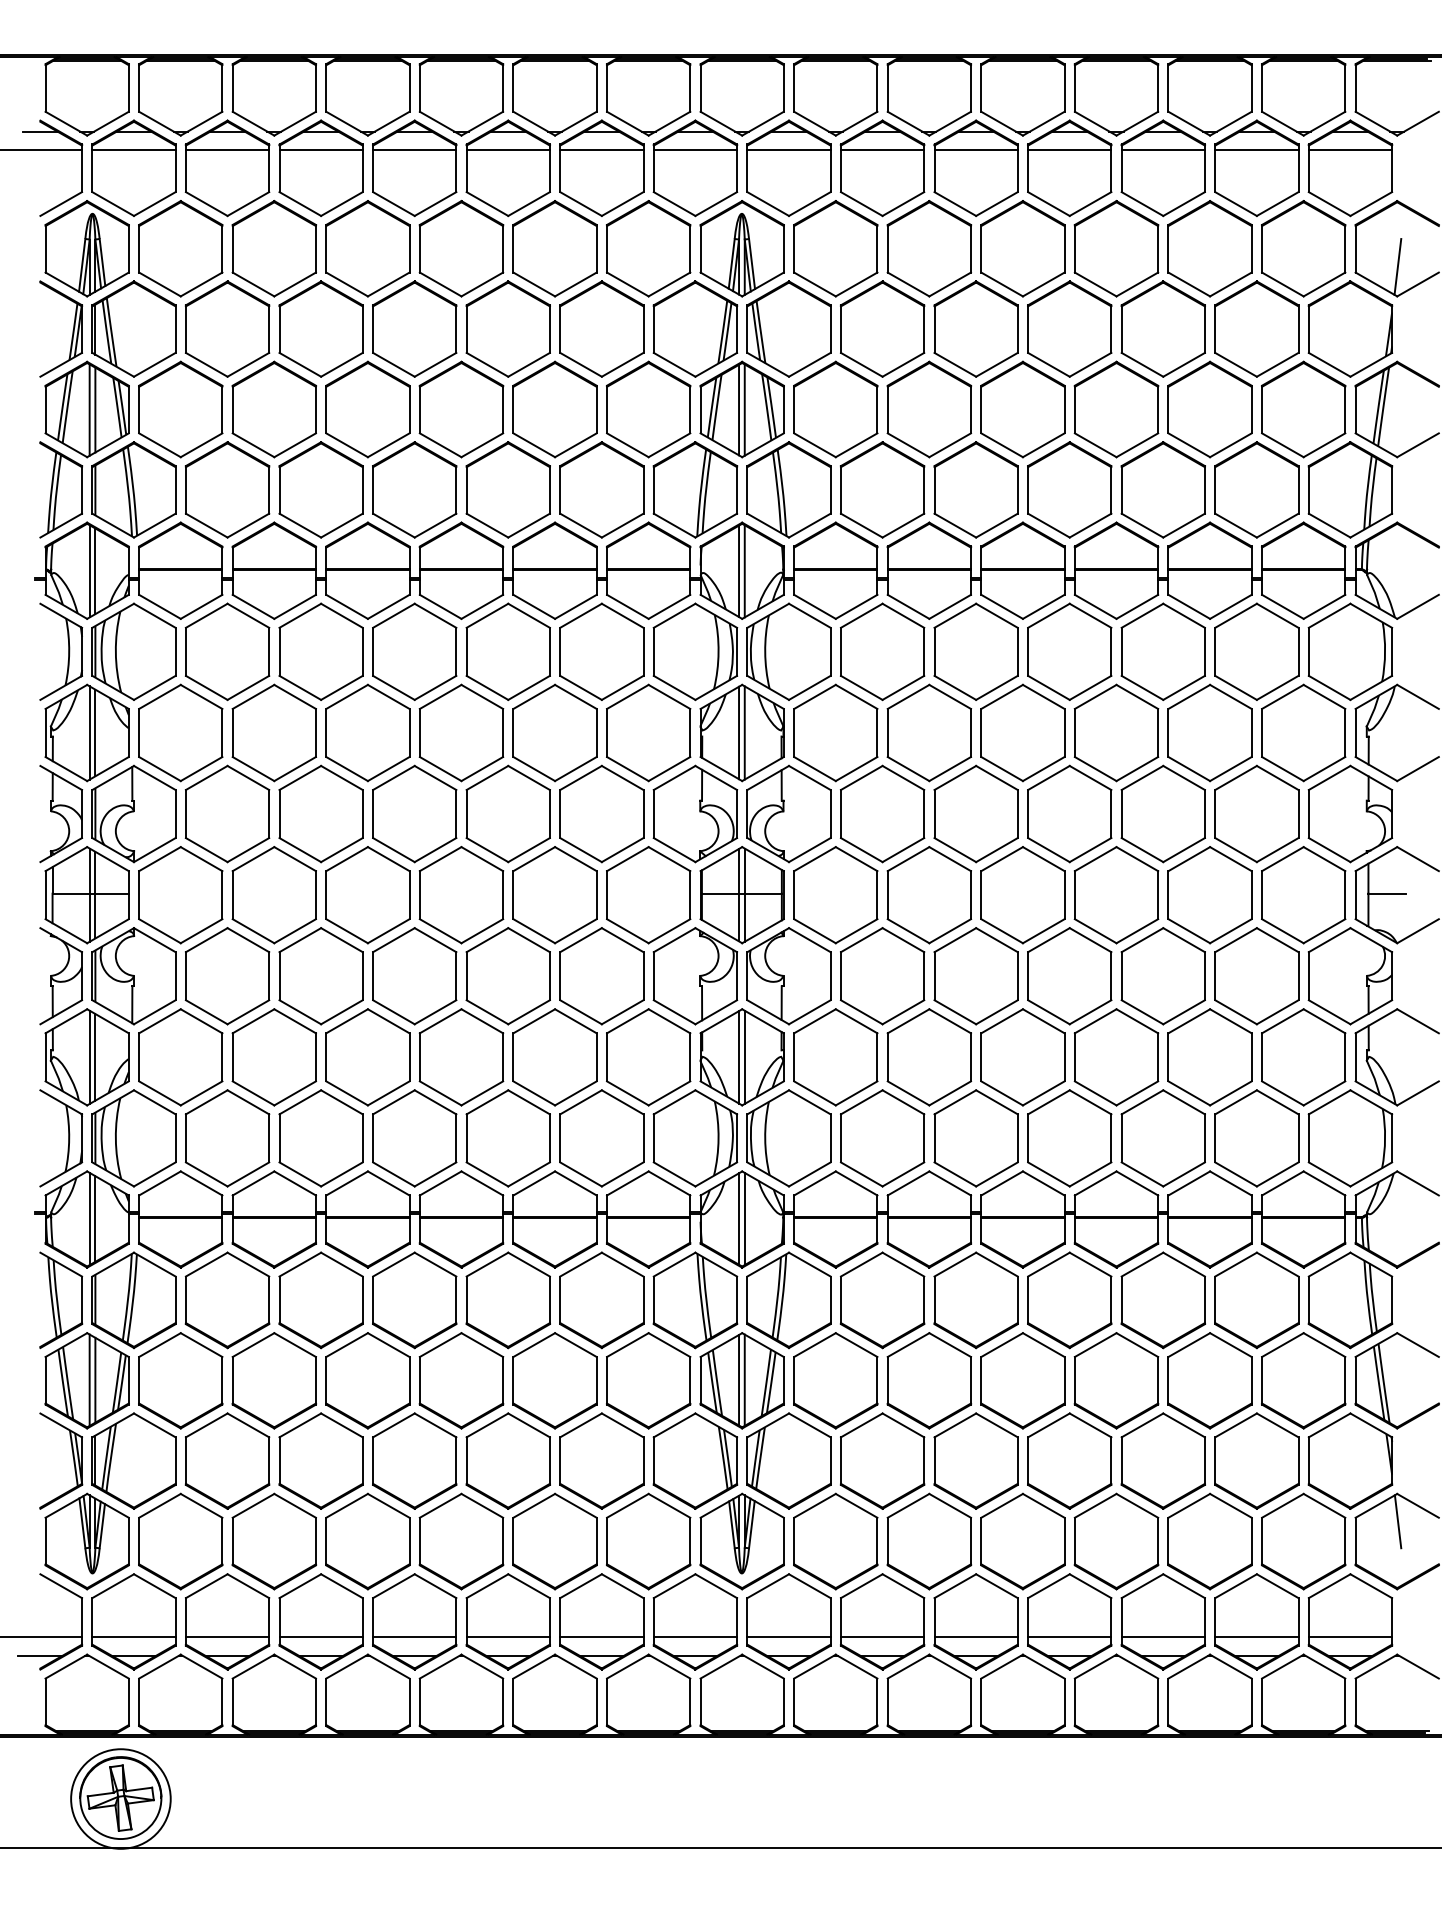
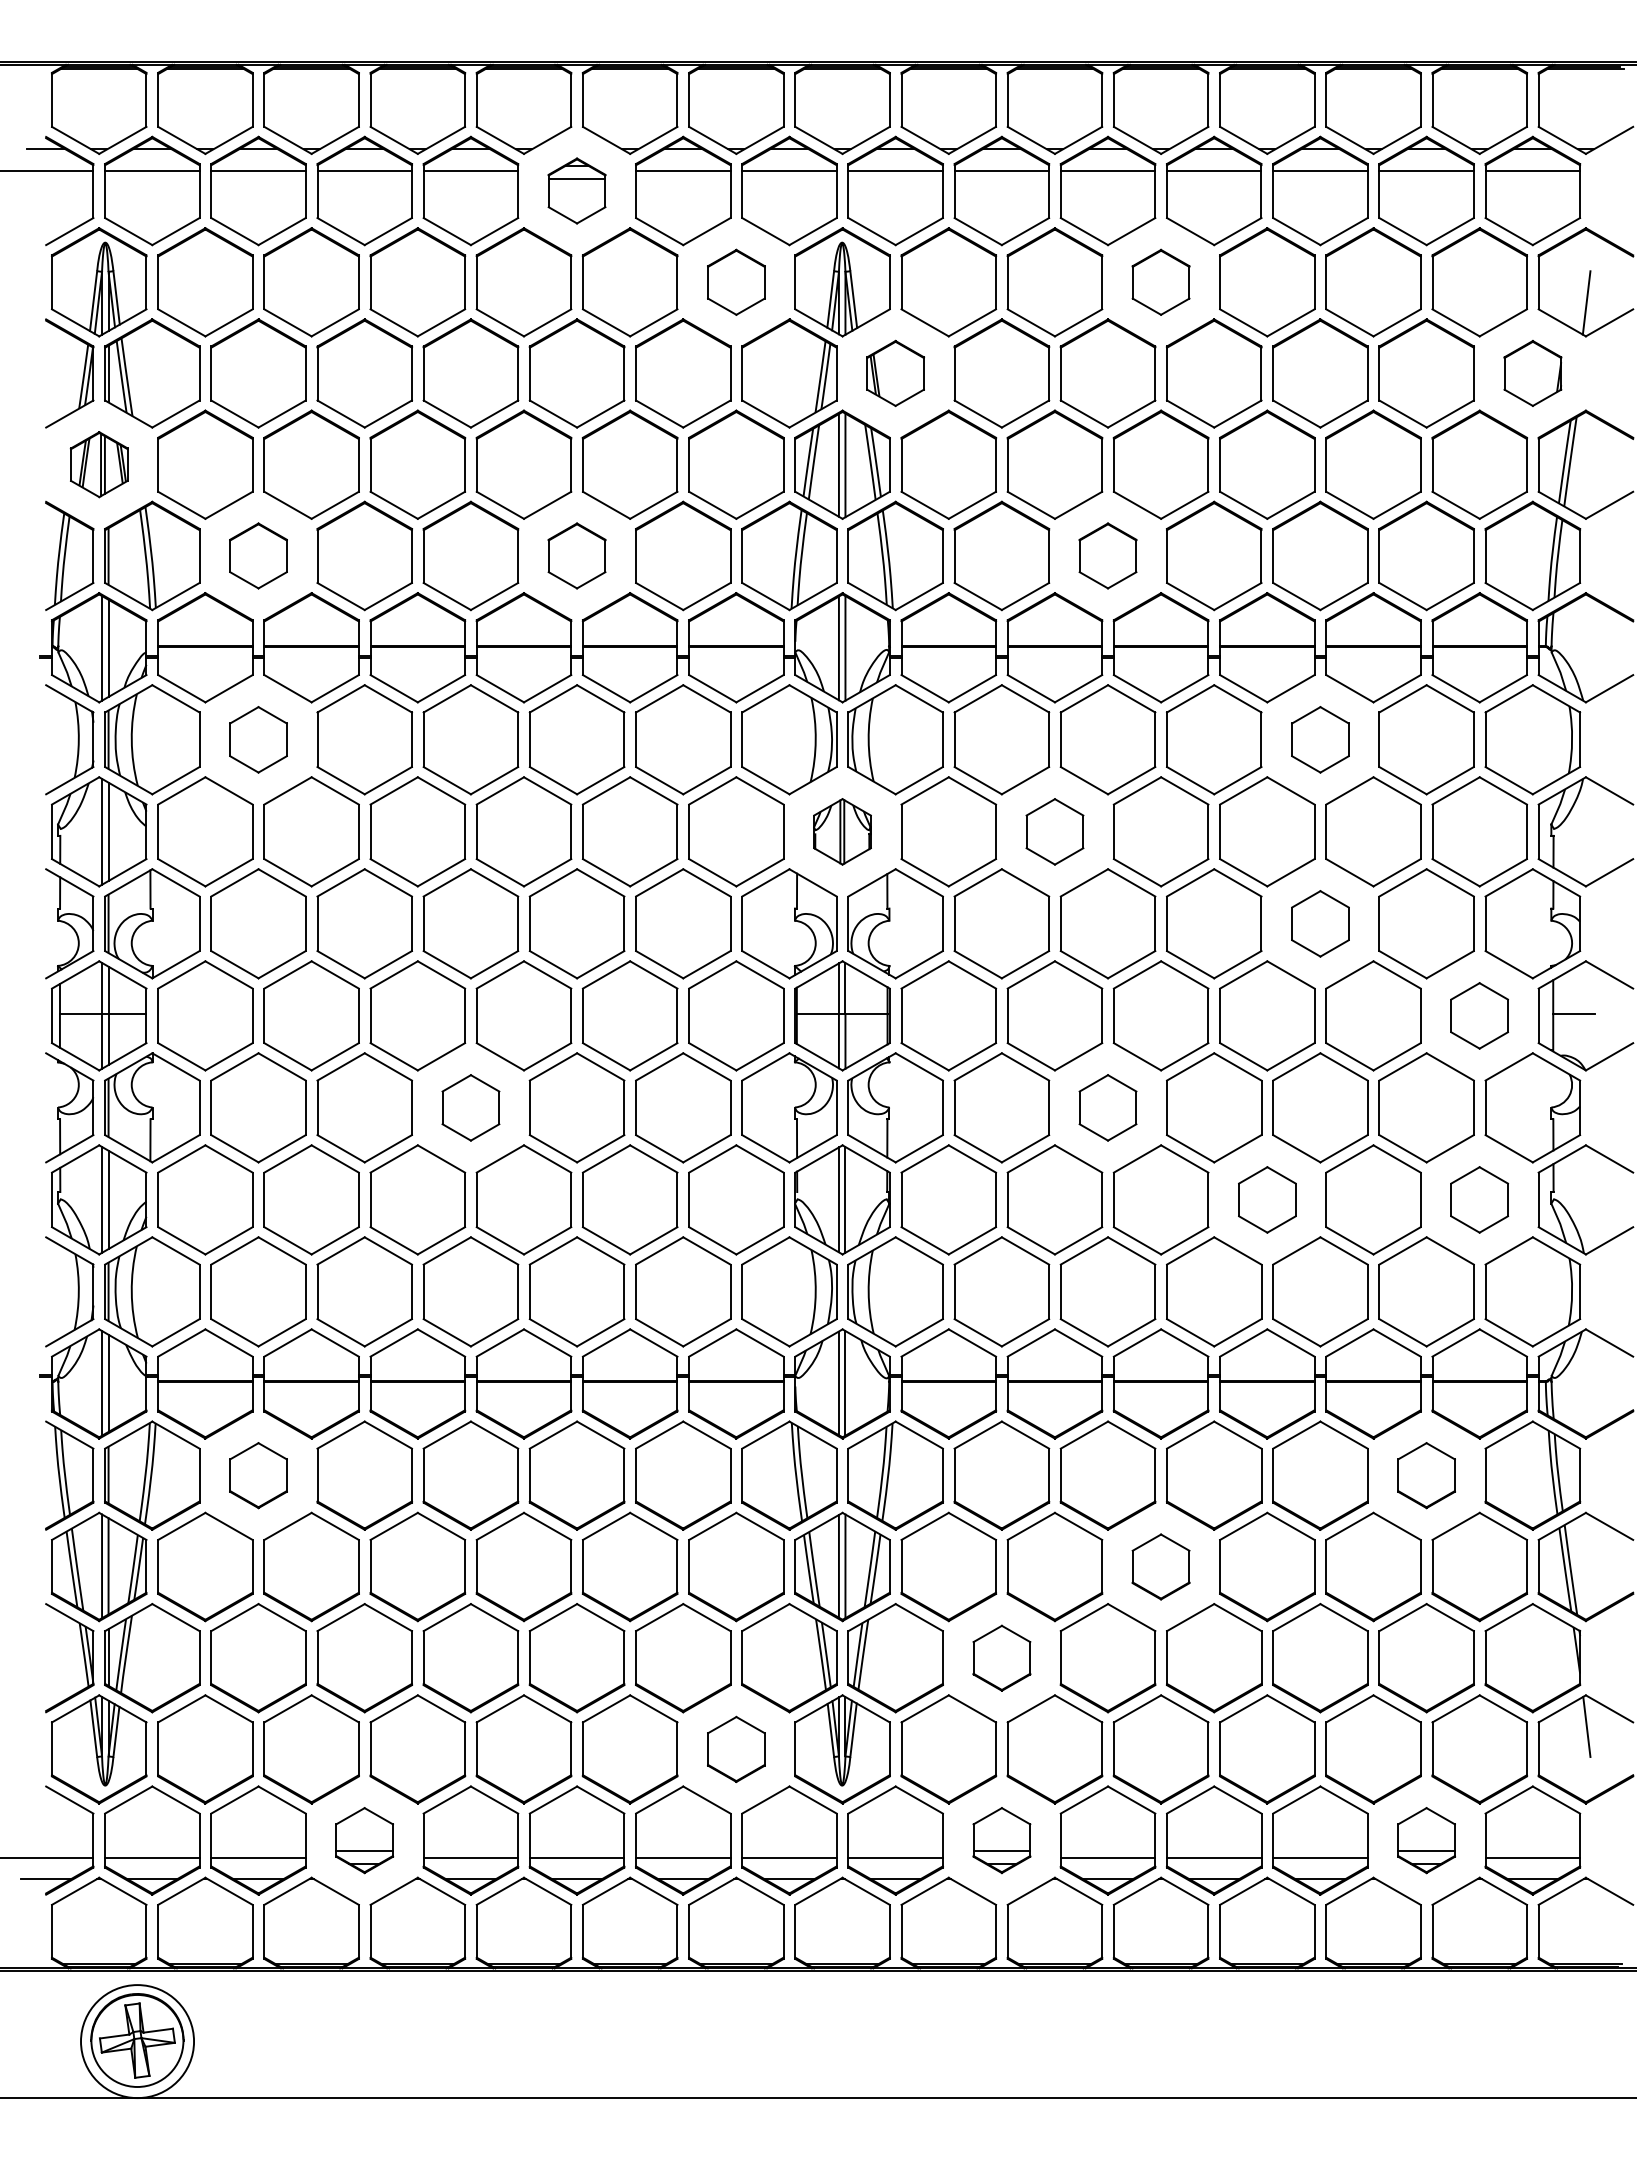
part: (507, 167) -> (576, 190), size x0.6
part: (648, 248) -> (736, 282), size x0.6
part: (1022, 248) -> (1160, 282), size x0.6
part: (788, 329) -> (895, 373), size x0.6
part: (1350, 329) -> (1532, 373), size x0.6
part: (87, 409) -> (99, 464), size x0.6
part: (227, 489) -> (258, 555), size x0.6
part: (507, 489) -> (576, 555), size x0.6
part: (975, 489) -> (1107, 555), size x0.6
part: (227, 651) -> (258, 739), size x0.6
part: (1163, 651) -> (1320, 739), size x0.6
part: (742, 732) -> (842, 831), size x0.6
part: (928, 732) -> (1054, 831), size x0.6
part: (1163, 813) -> (1320, 923), size x0.6
part: (1303, 894) -> (1479, 1015), size x0.6
part: (414, 975) -> (470, 1107), size x0.6
part: (975, 975) -> (1107, 1107), size x0.6
part: (1116, 1056) -> (1267, 1199), size x0.6
part: (1303, 1056) -> (1479, 1199), size x0.6
part: (227, 1300) -> (258, 1475), size x0.6
part: (1256, 1300) -> (1426, 1475), size x0.6
part: (1022, 1380) -> (1160, 1566), size x0.6
part: (882, 1461) -> (1001, 1658), size x0.6
part: (648, 1541) -> (736, 1749), size x0.6
part: (320, 1621) -> (364, 1840), size x0.6
part: (882, 1621) -> (1001, 1840), size x0.6
part: (1256, 1621) -> (1426, 1840), size x0.6

